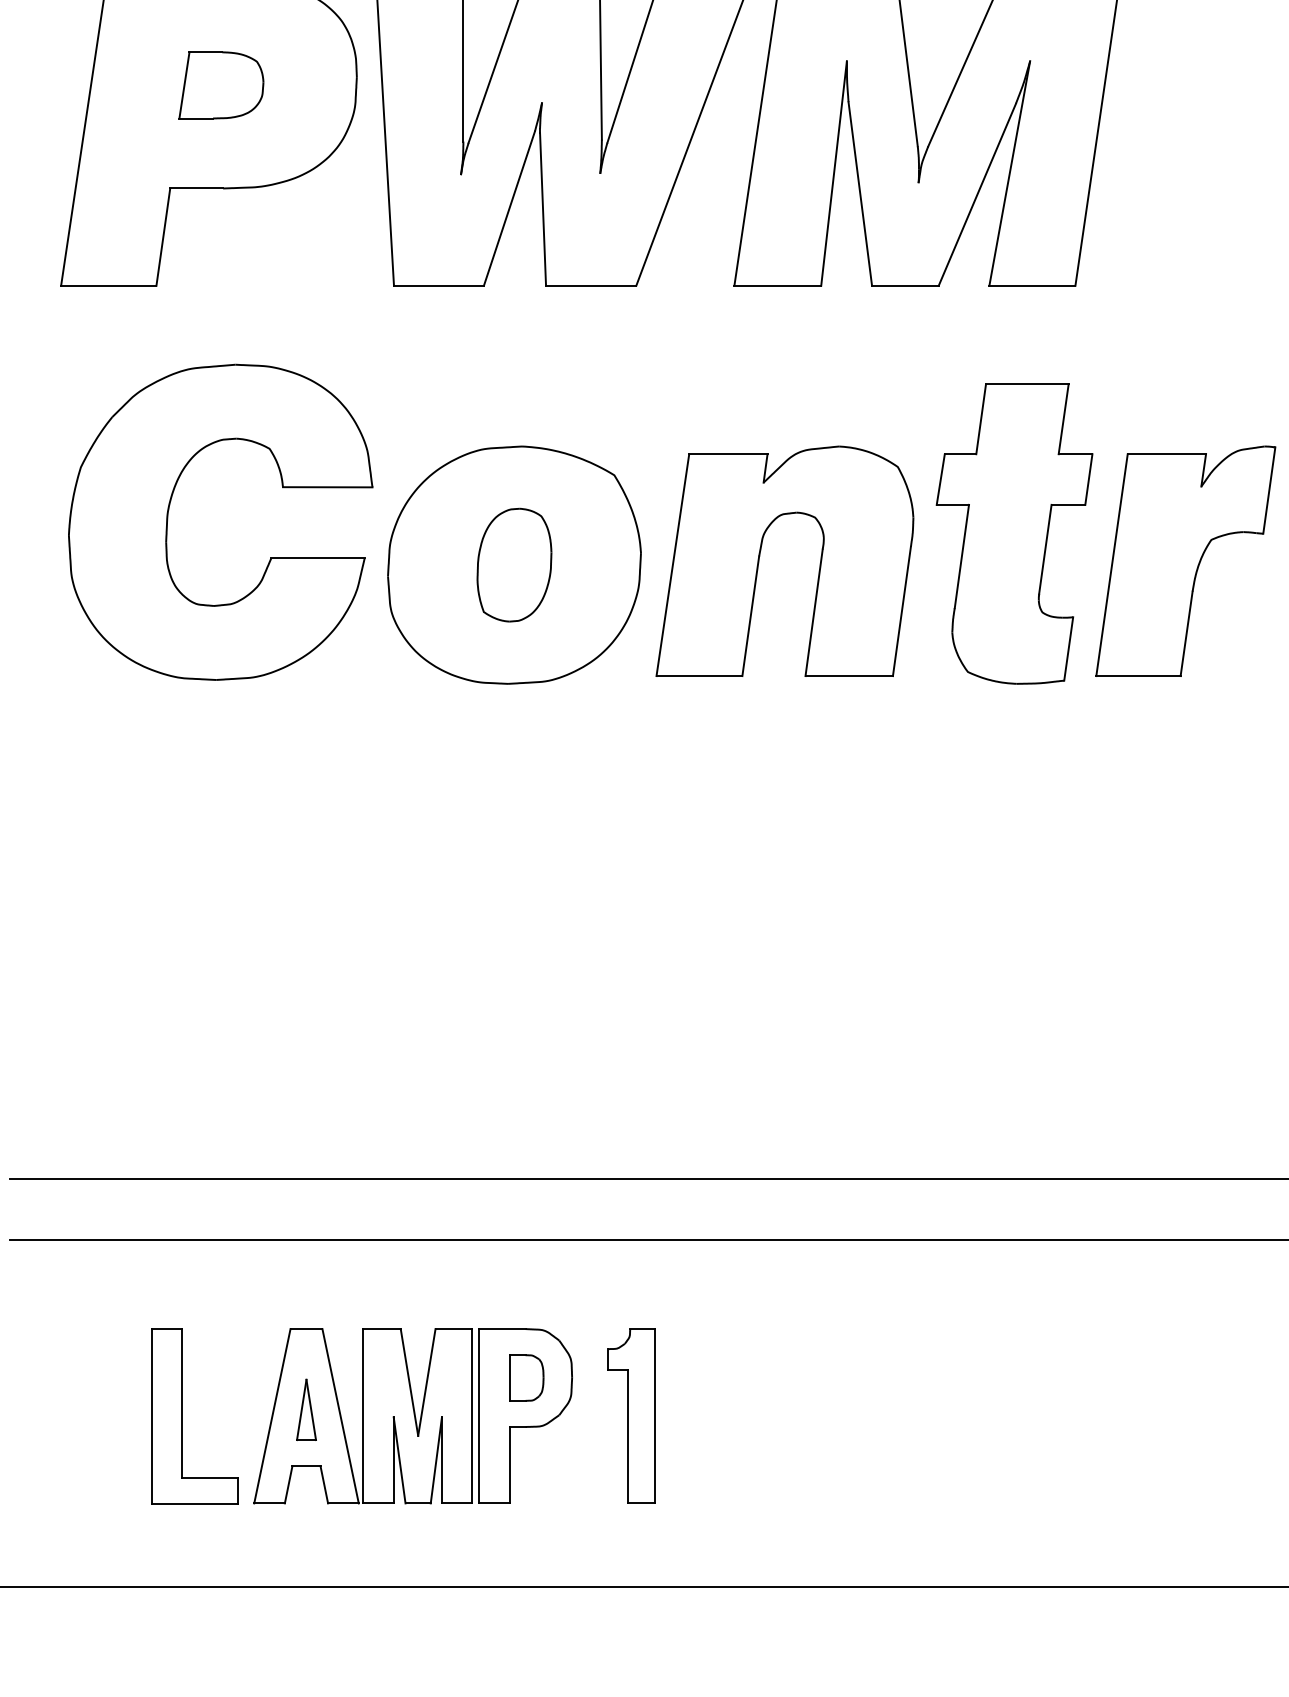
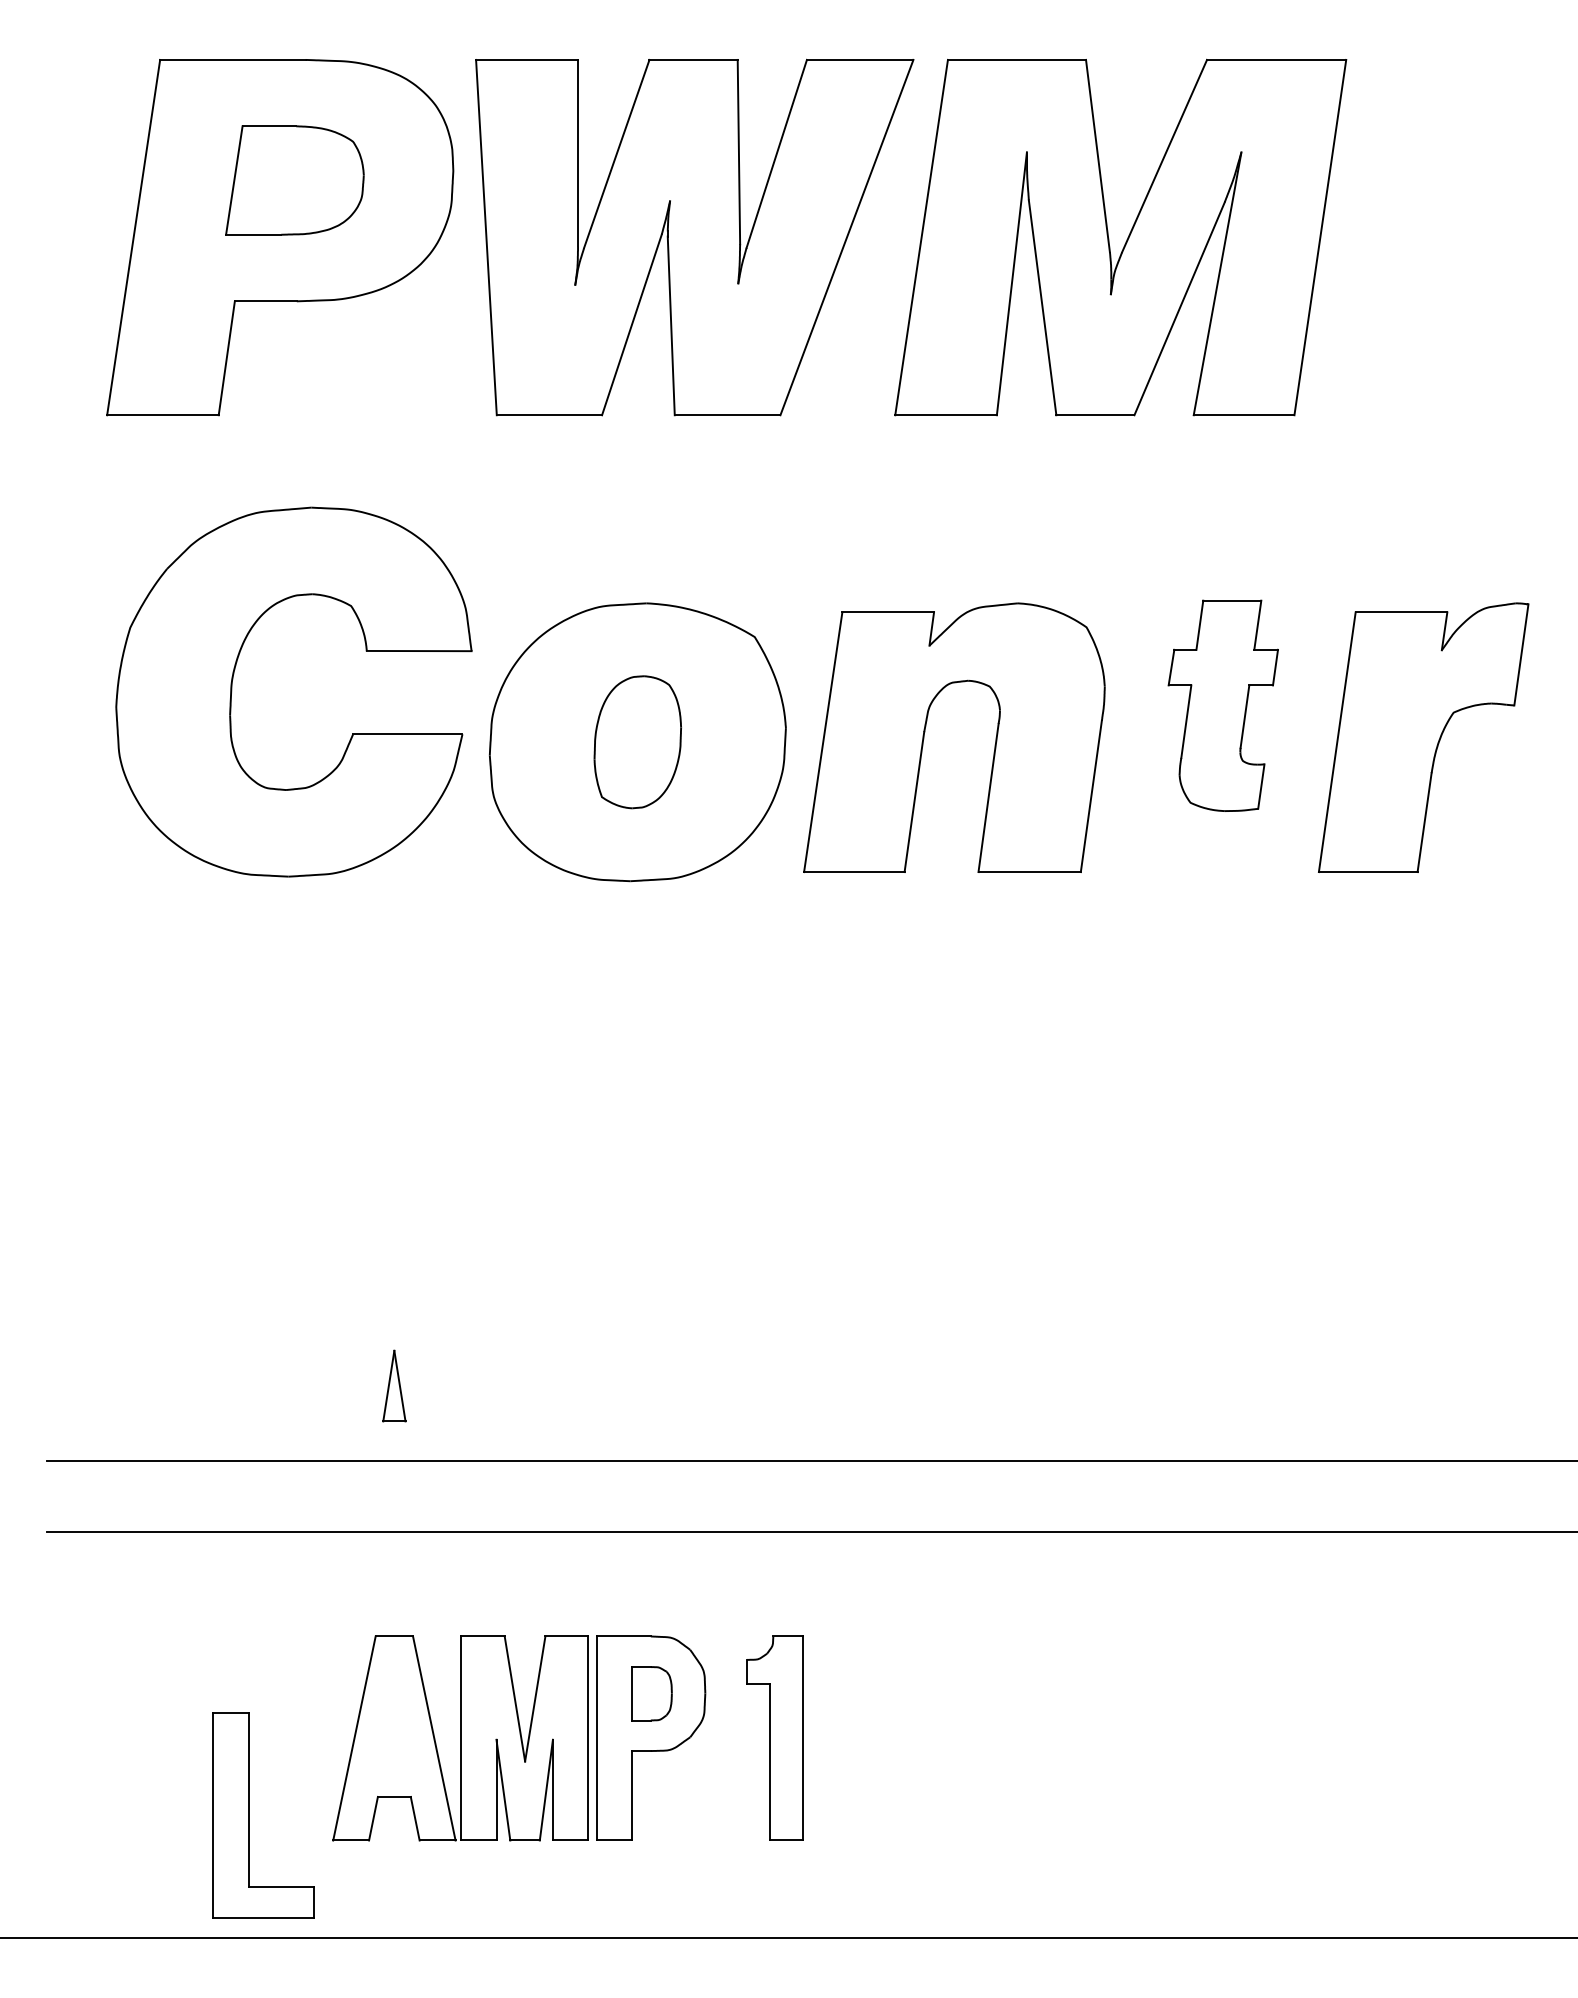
part: (221, 85) -> (294, 180), size x1.4
part: (1014, 533) -> (1223, 705), size x0.6
part: (306, 1409) -> (394, 1385), moved
part: (182, 1416) -> (249, 1815), moved

